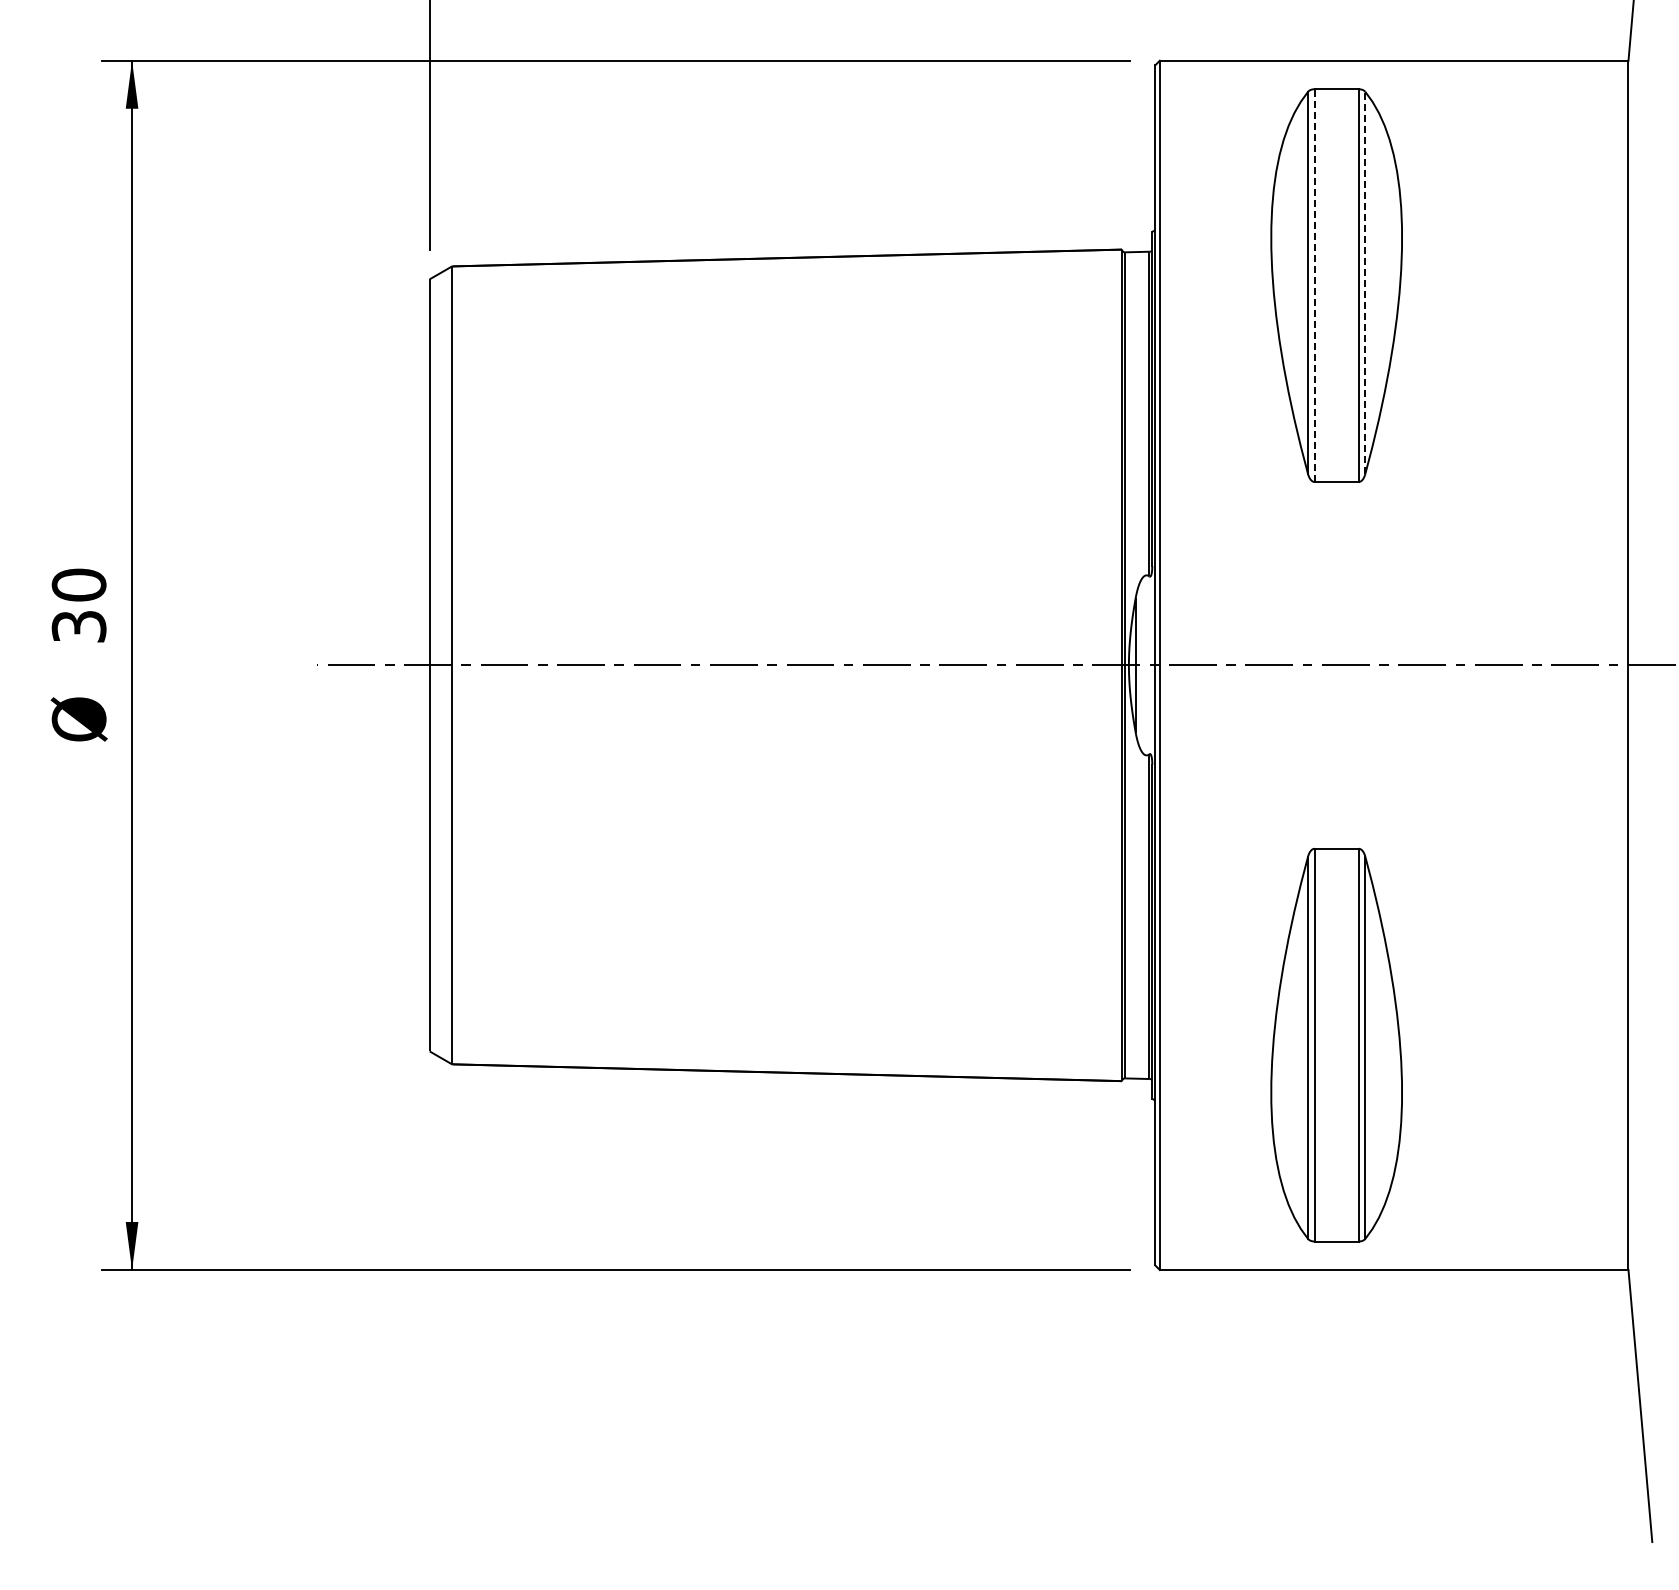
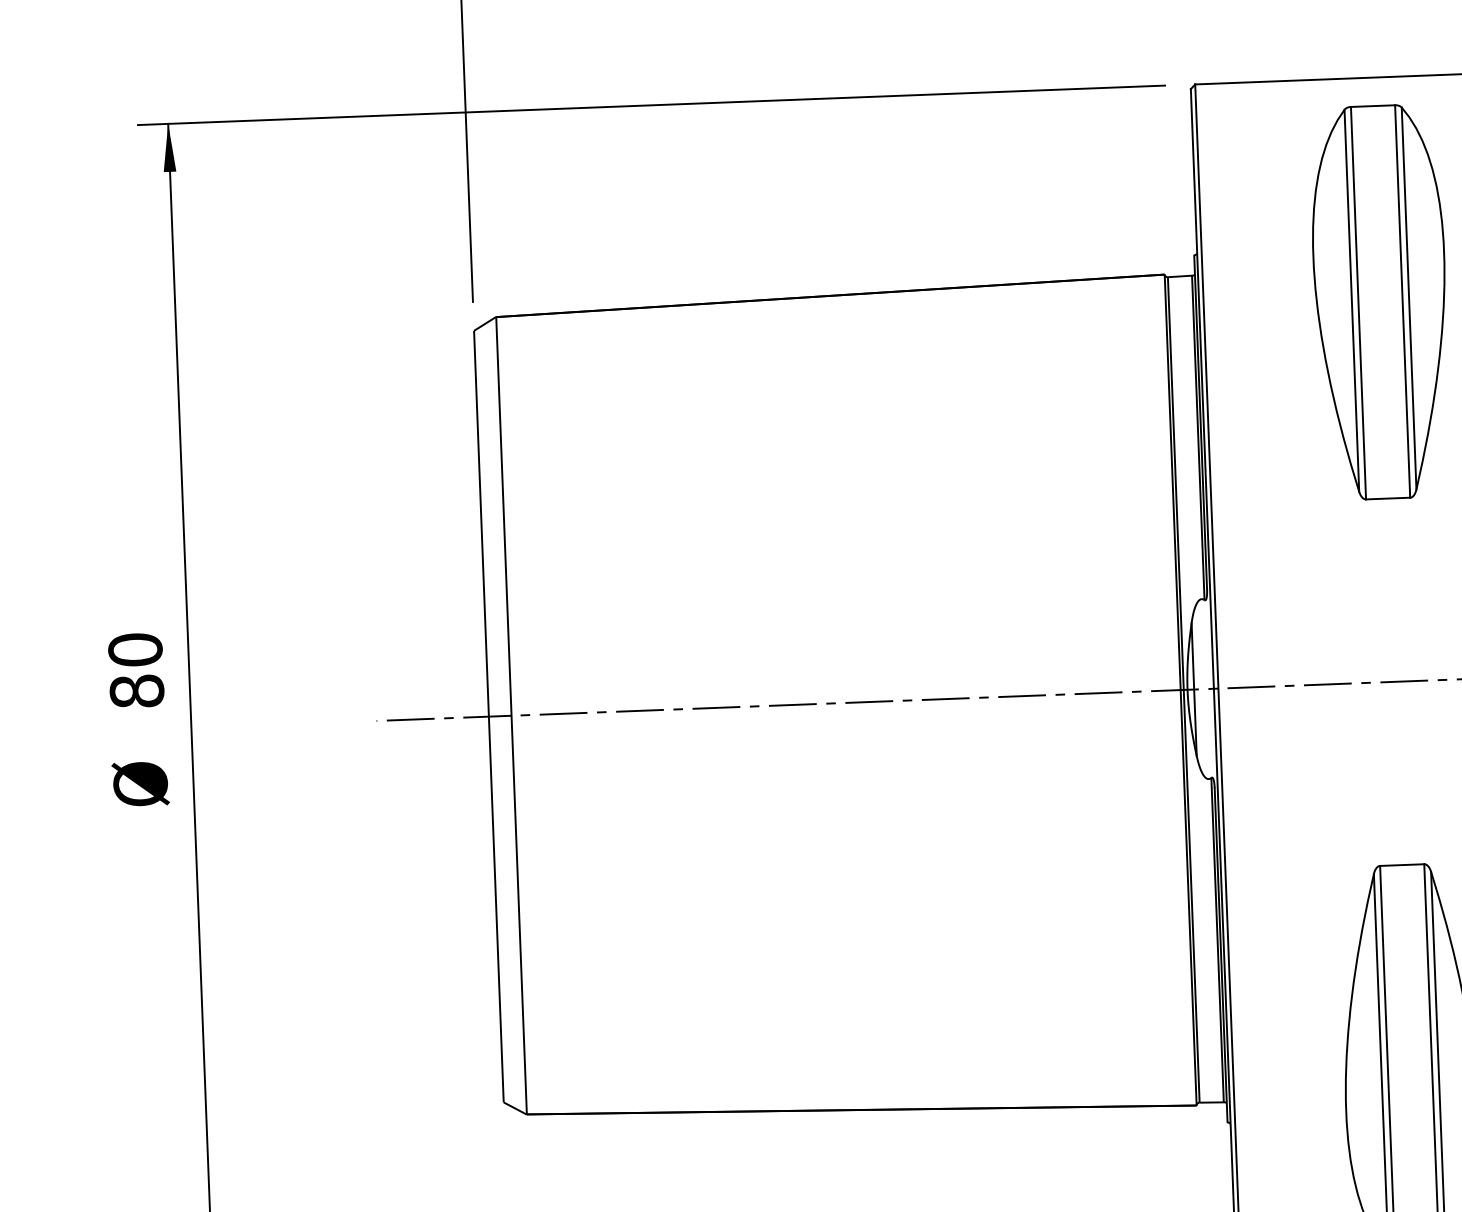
line: (1365, 282) -> (1409, 298), dashed -> solid
line: (1314, 285) -> (1358, 303), dashed -> solid
text: (78, 626) -> (136, 691), 30 -> 80

